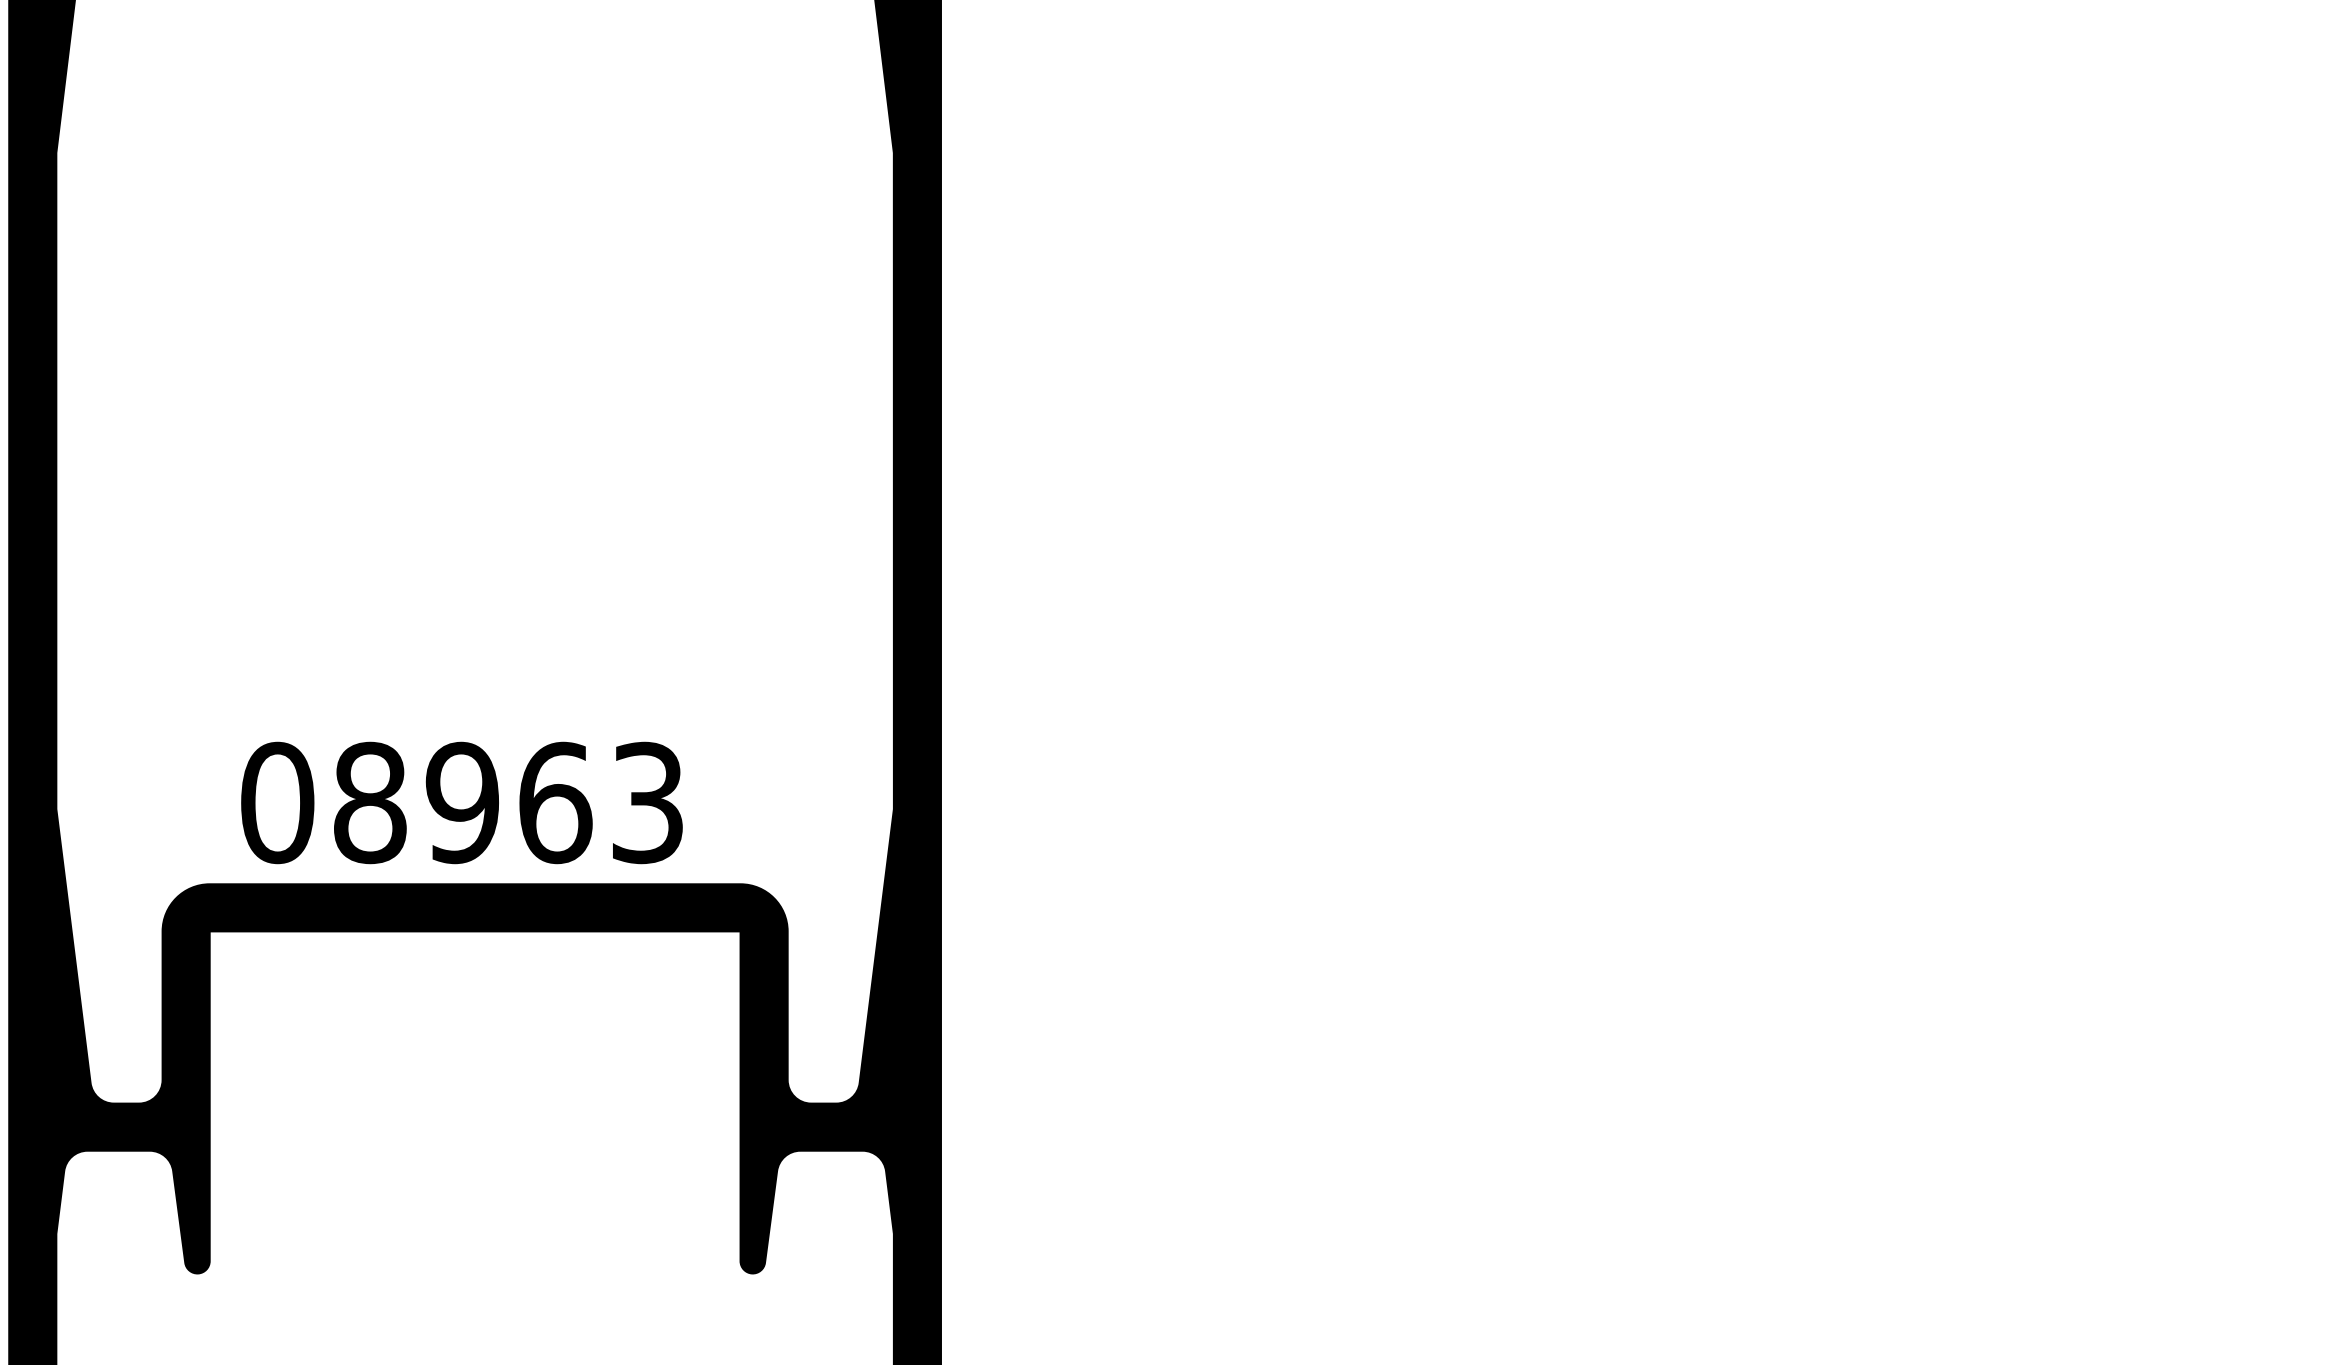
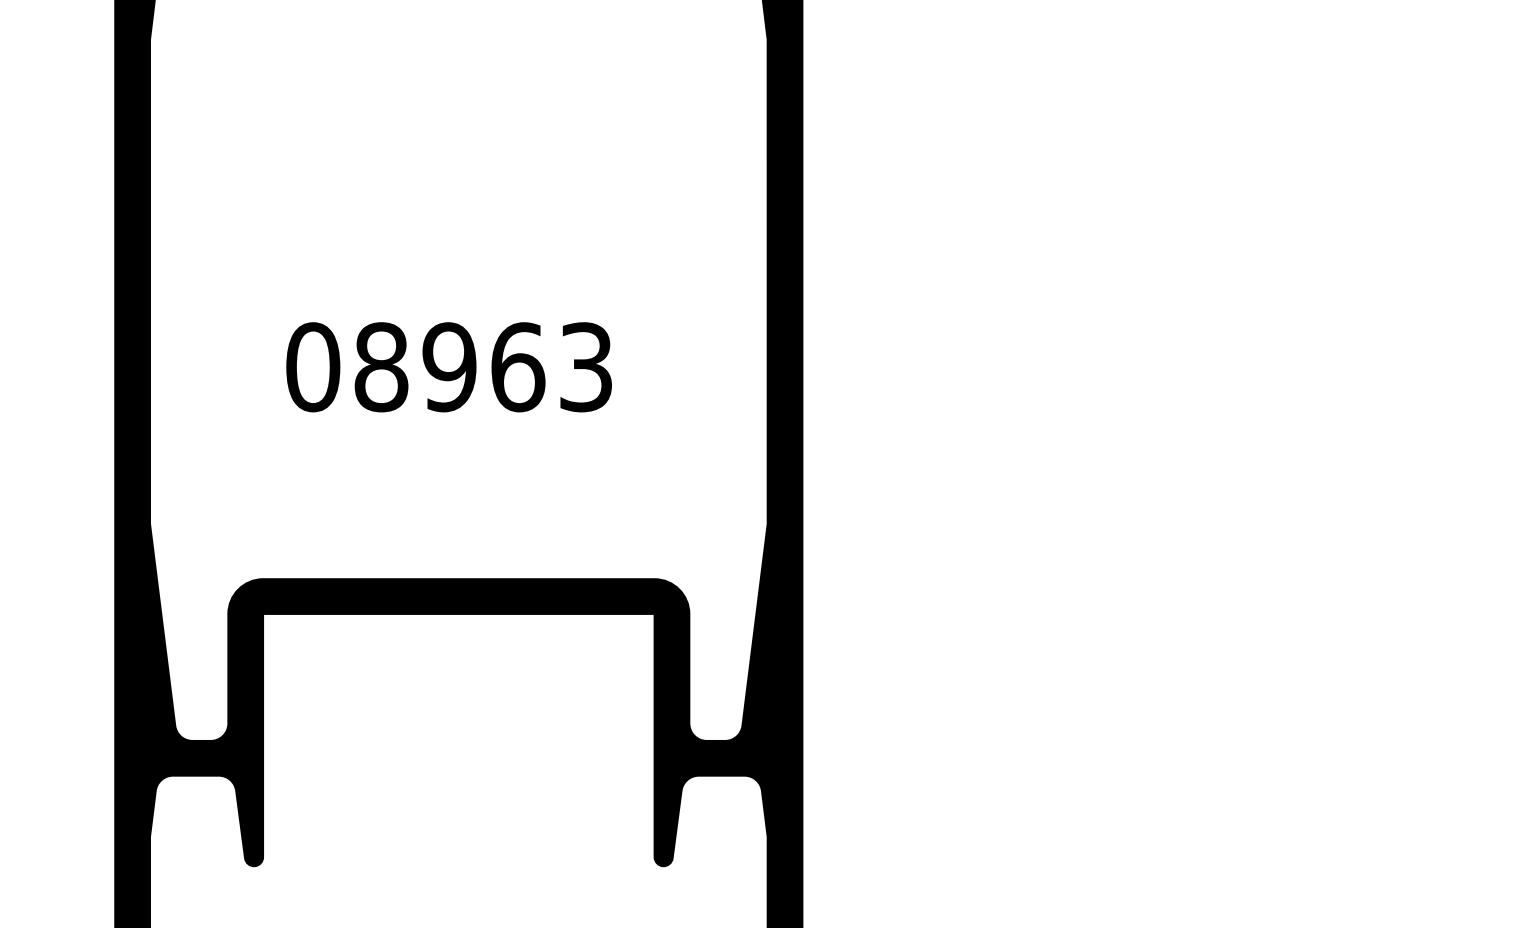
text: (461, 802) -> (448, 366), moved

